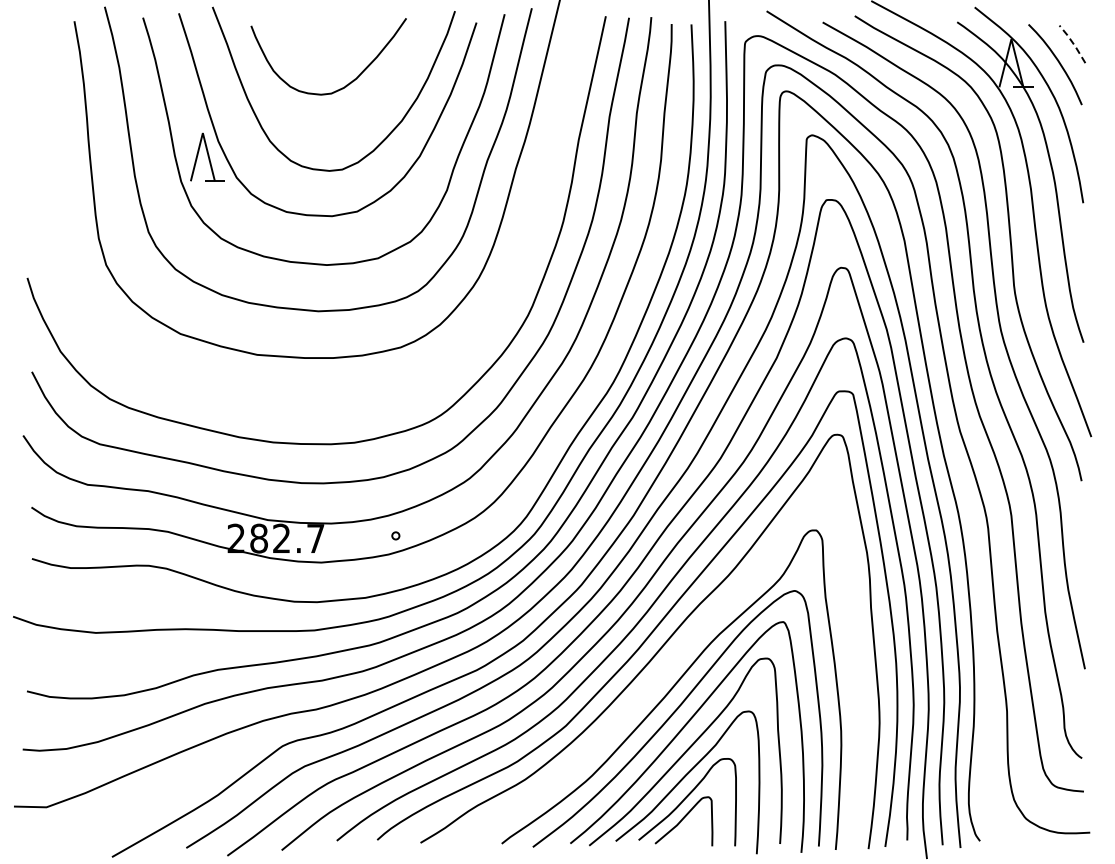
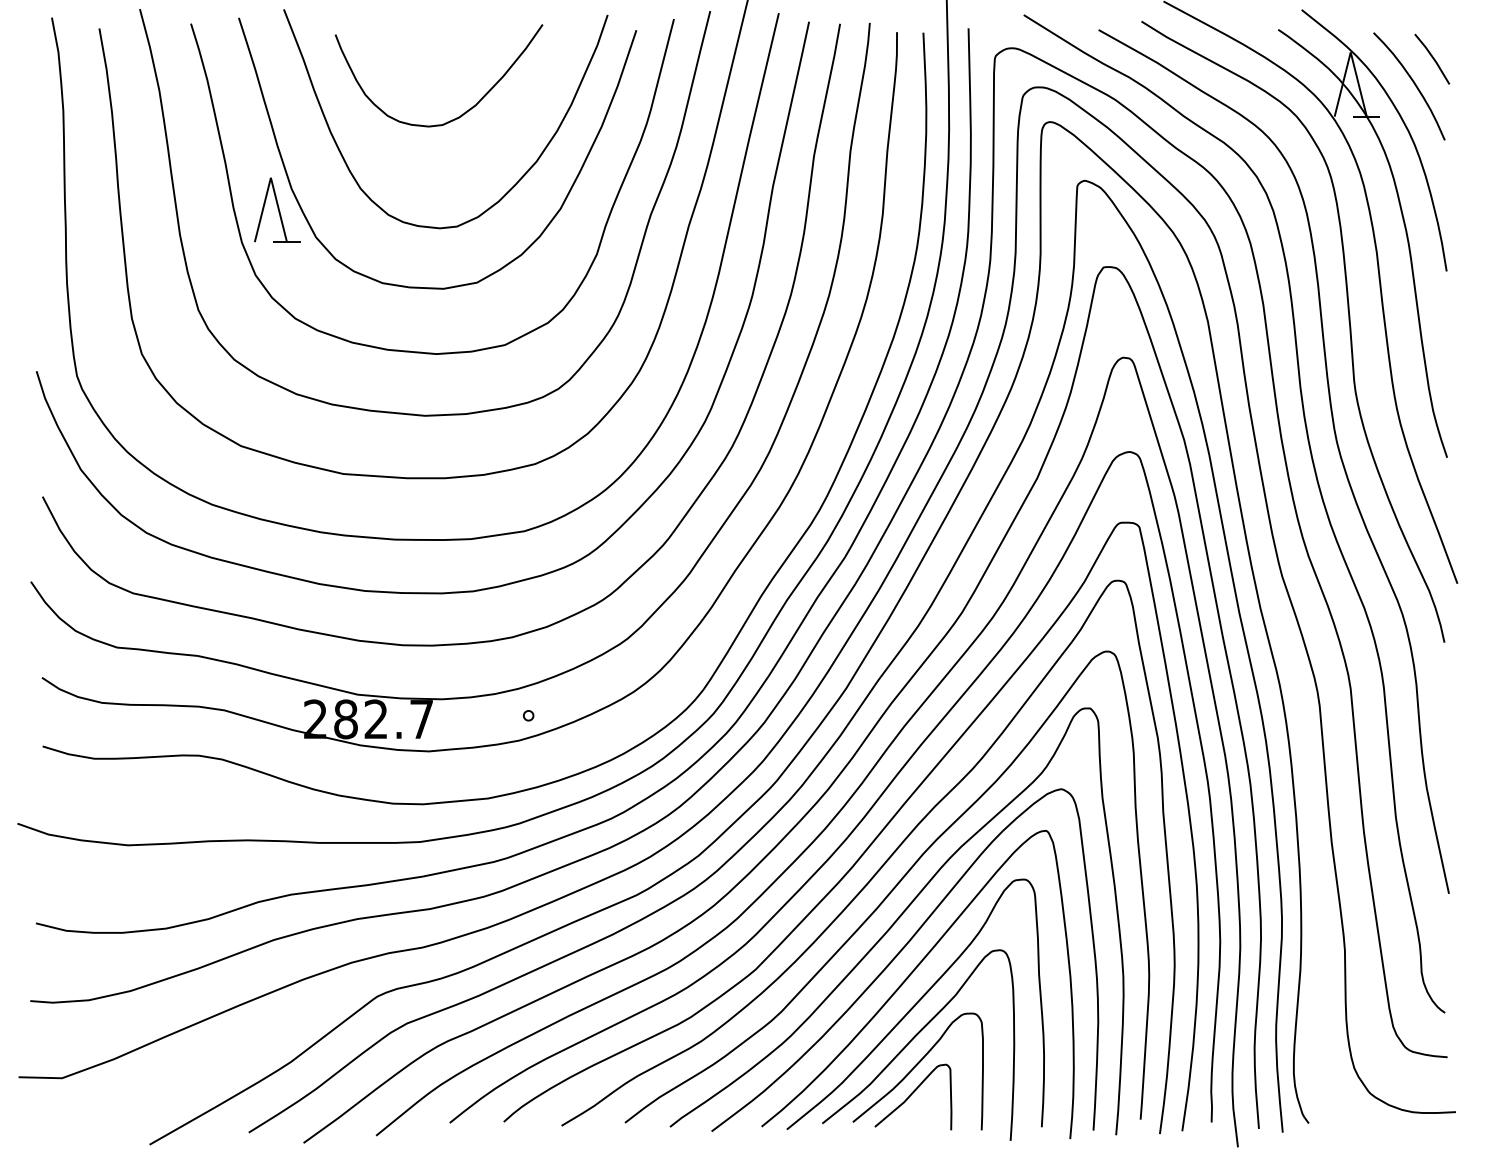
line: (1073, 43) -> (1433, 58), dashed -> solid
curve: (293, 402) -> (391, 537), added
curve: (667, 665) -> (891, 888), added

